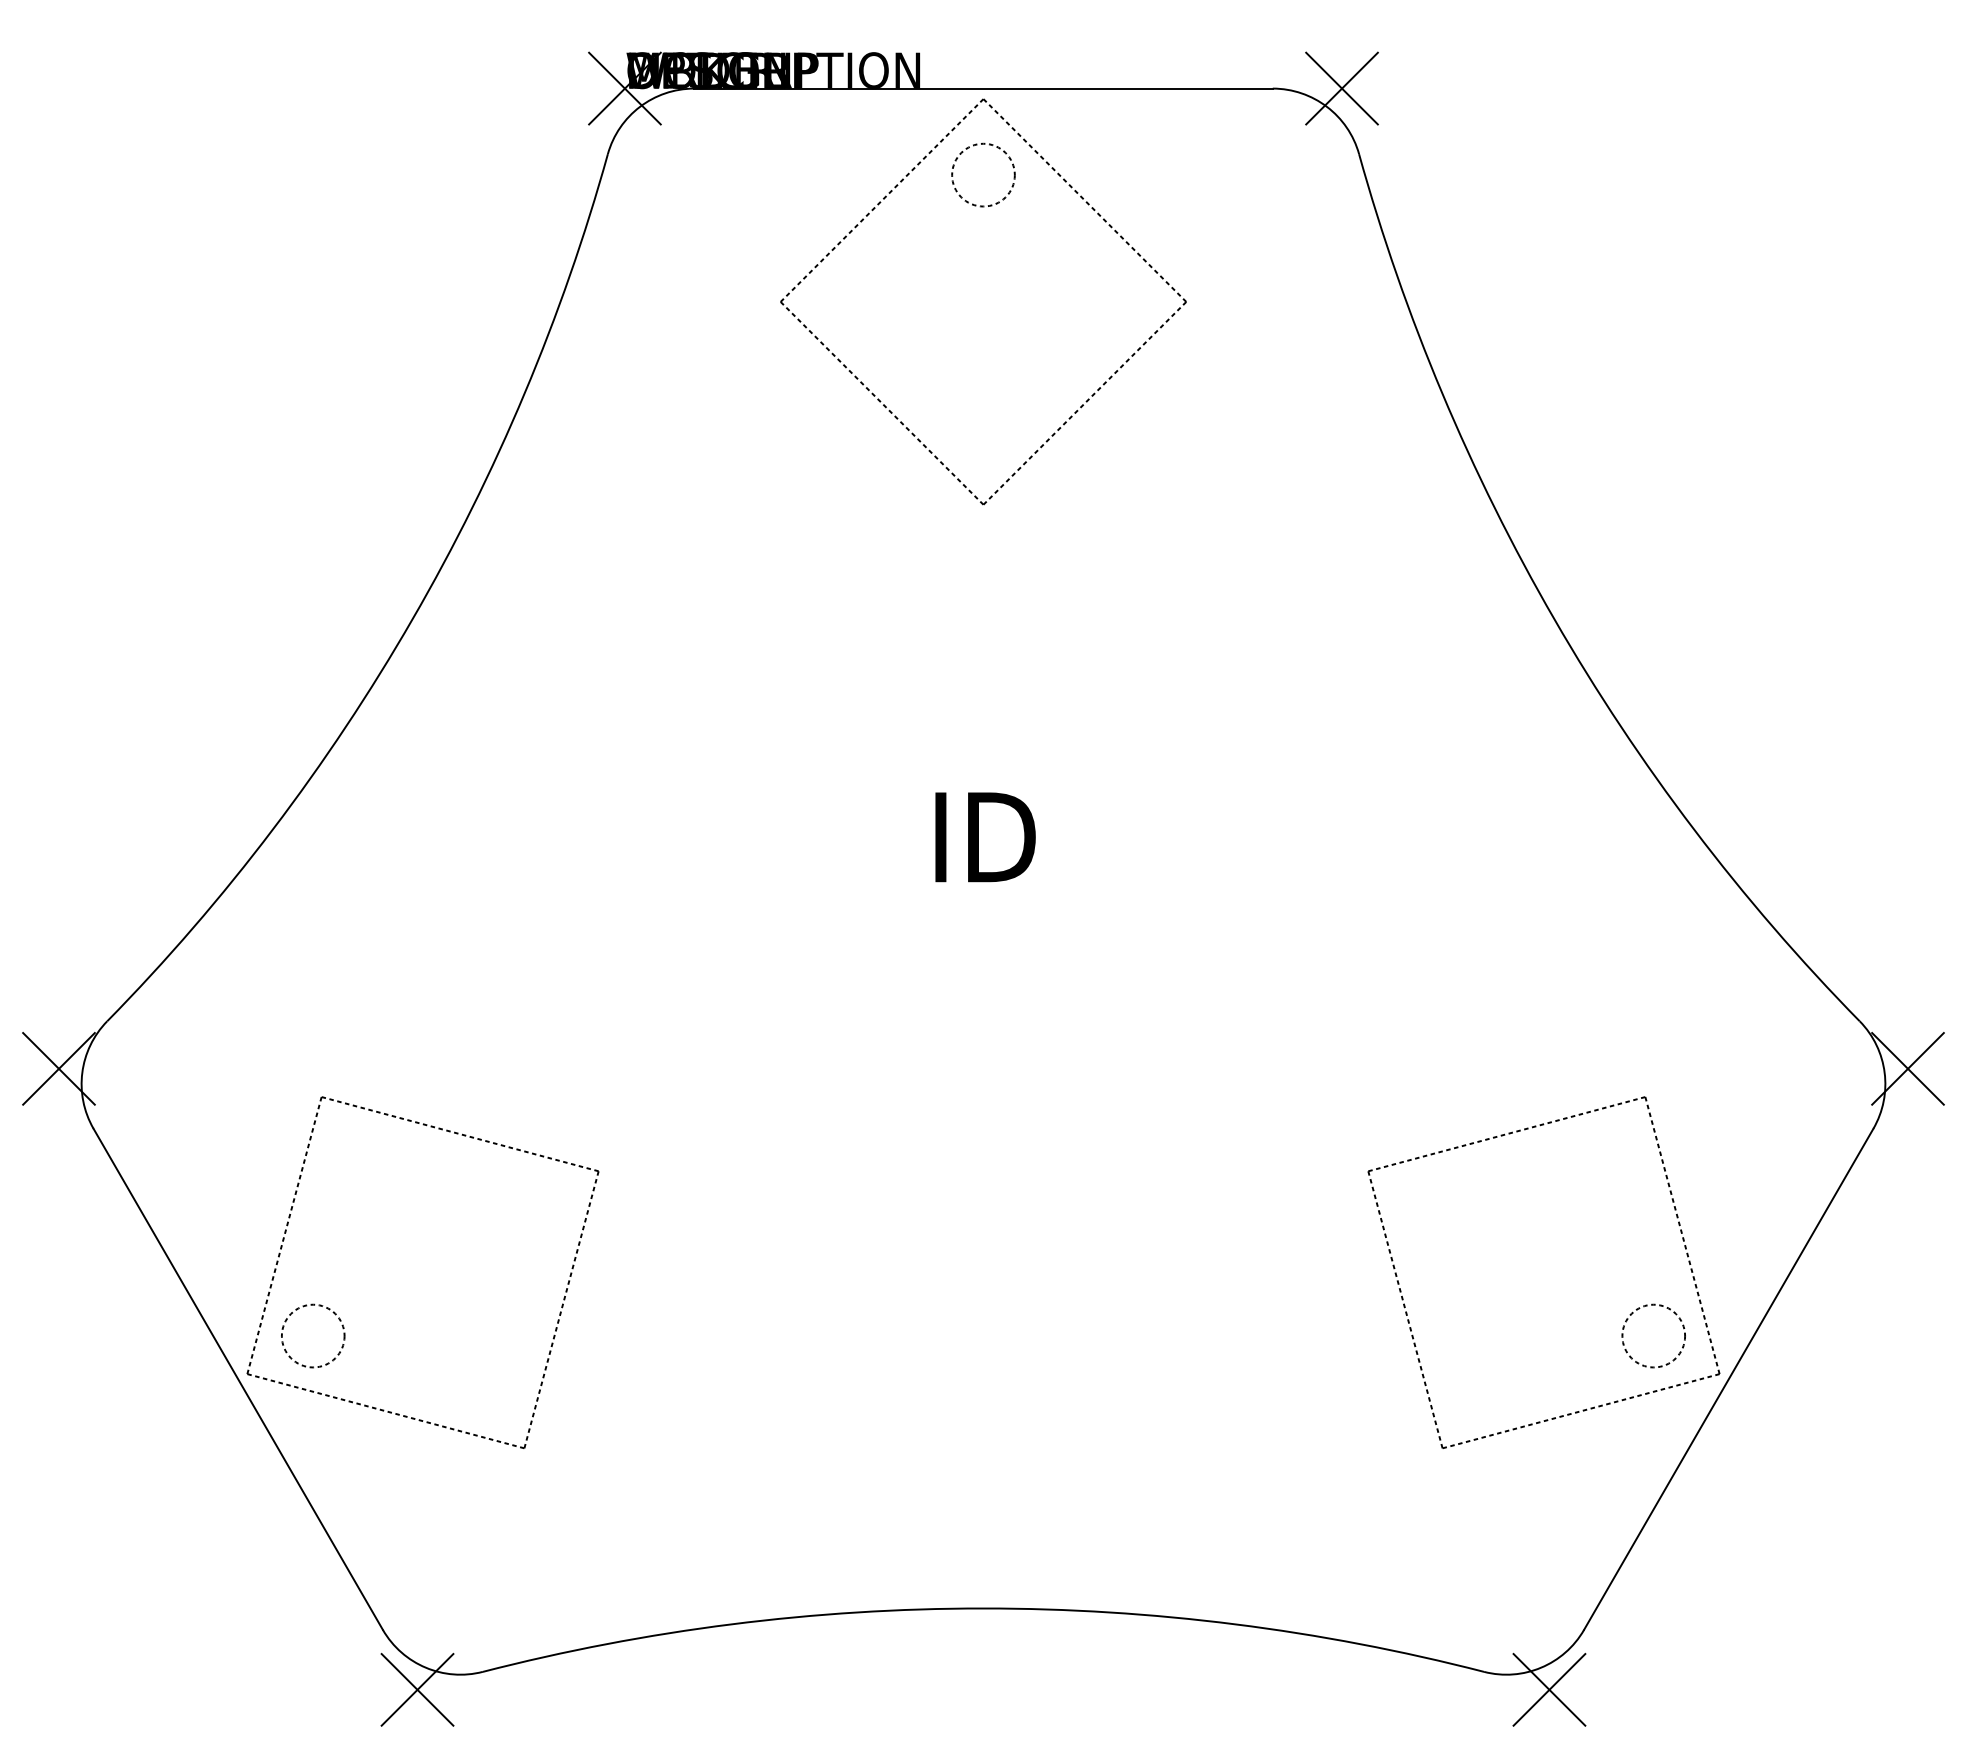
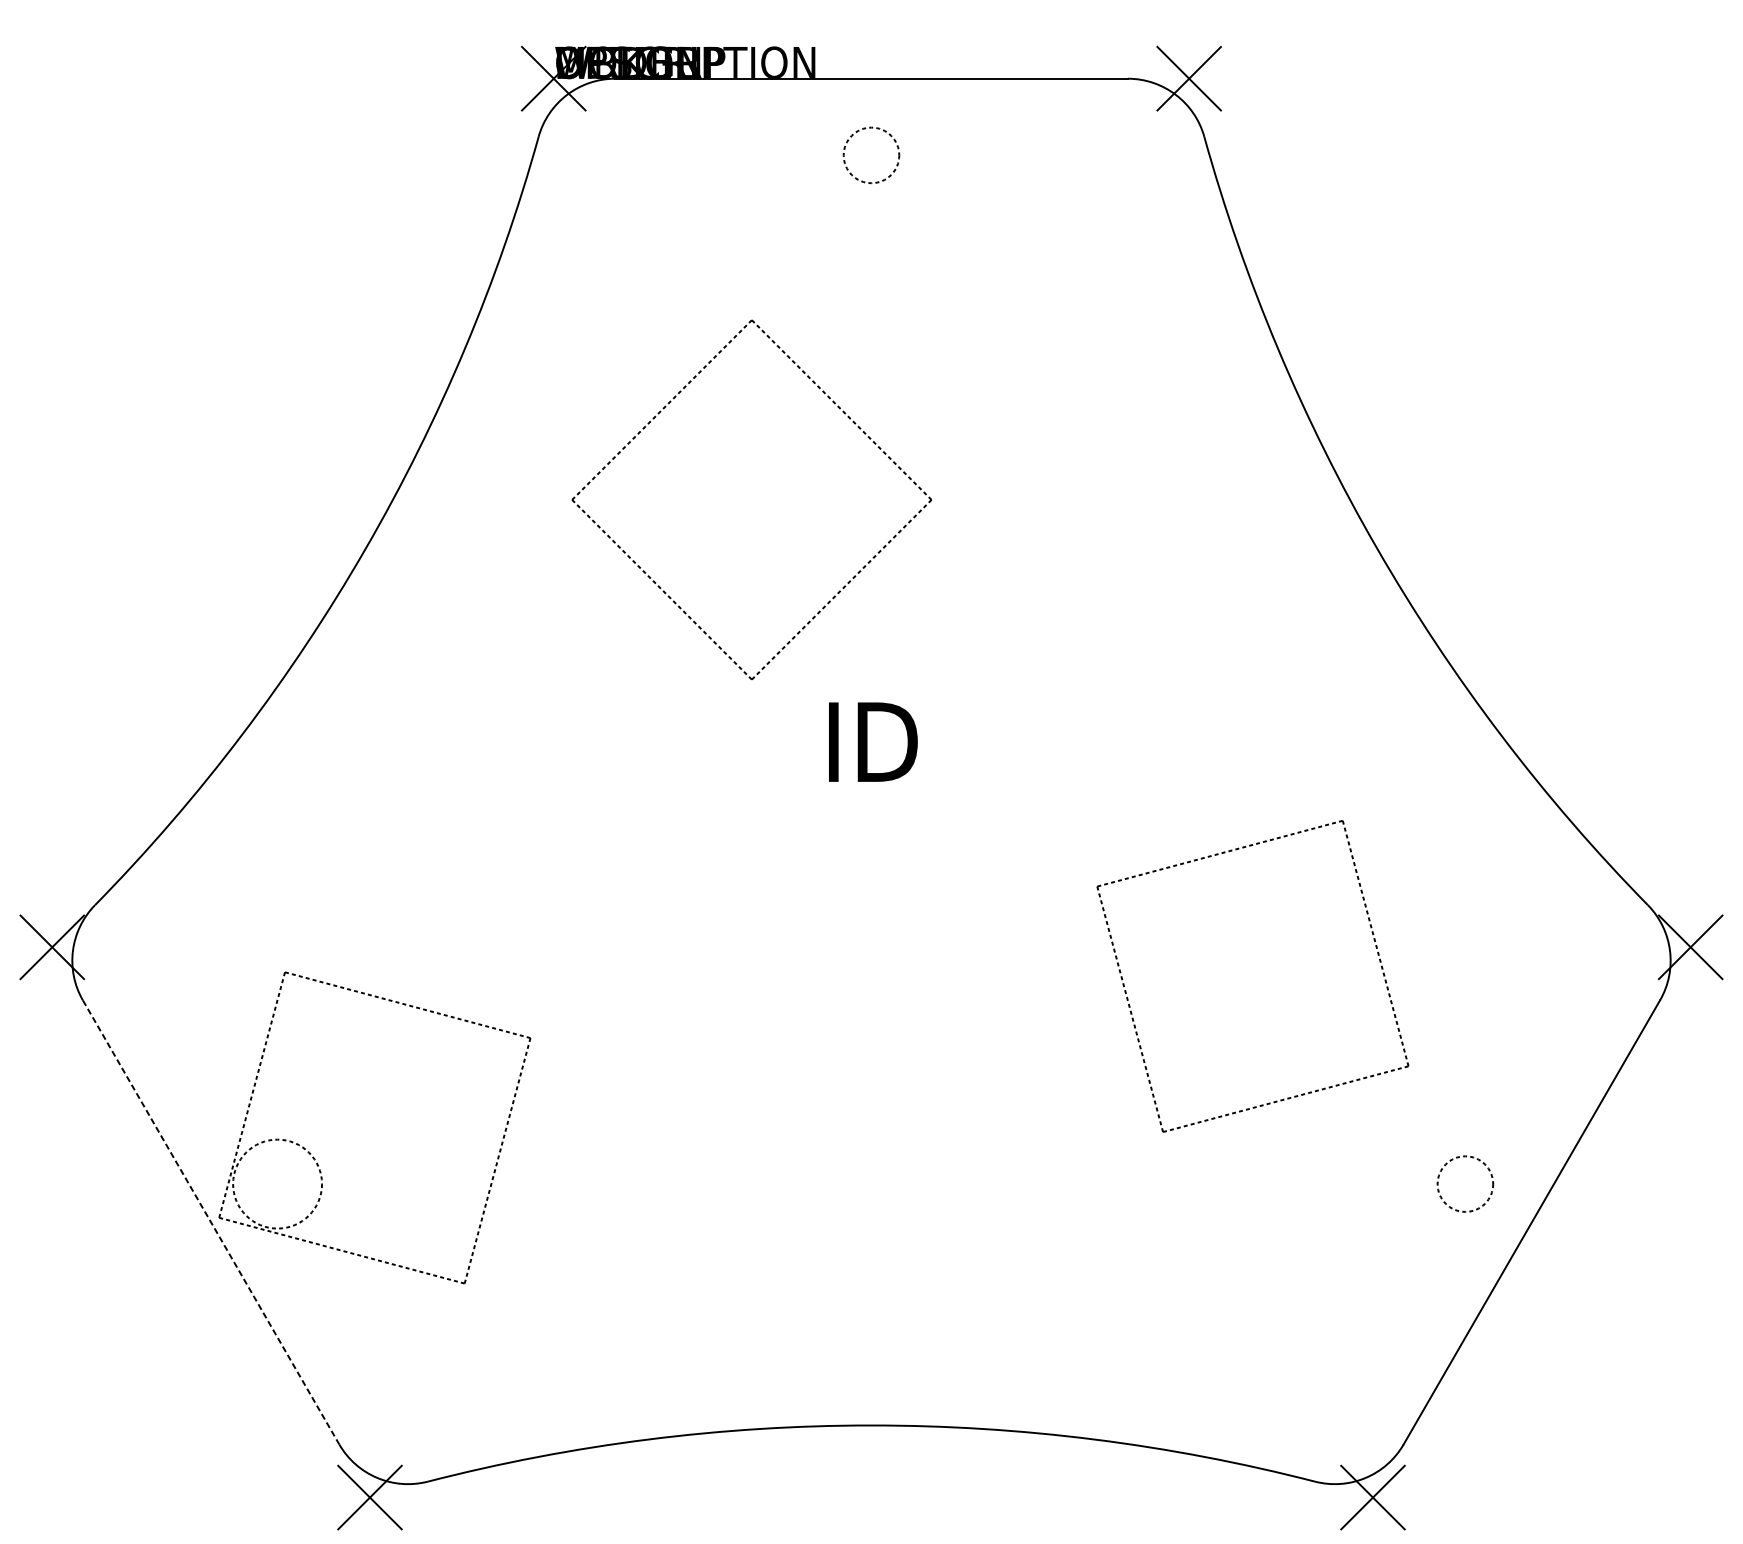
part: (884, 199) -> (664, 409), moved
part: (1407, 1312) -> (1132, 1011), moved
circle: (312, 1335) -> (276, 1183), size x1.6
line: (238, 1379) -> (211, 1222), solid -> dashed

